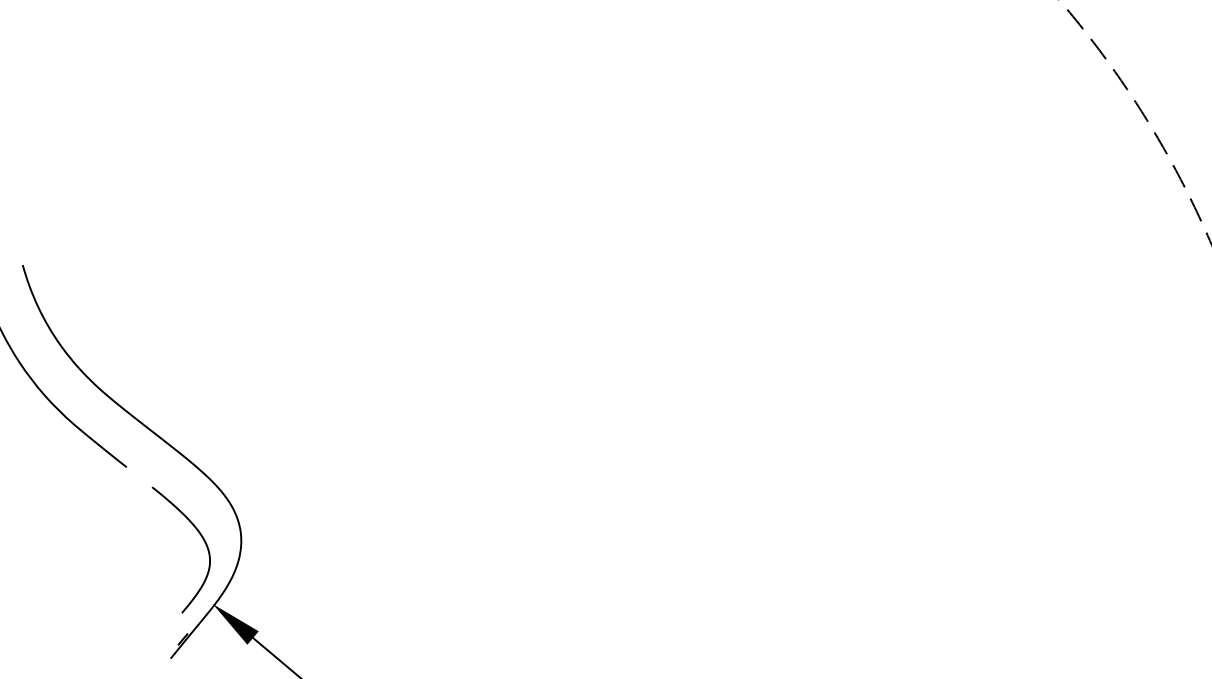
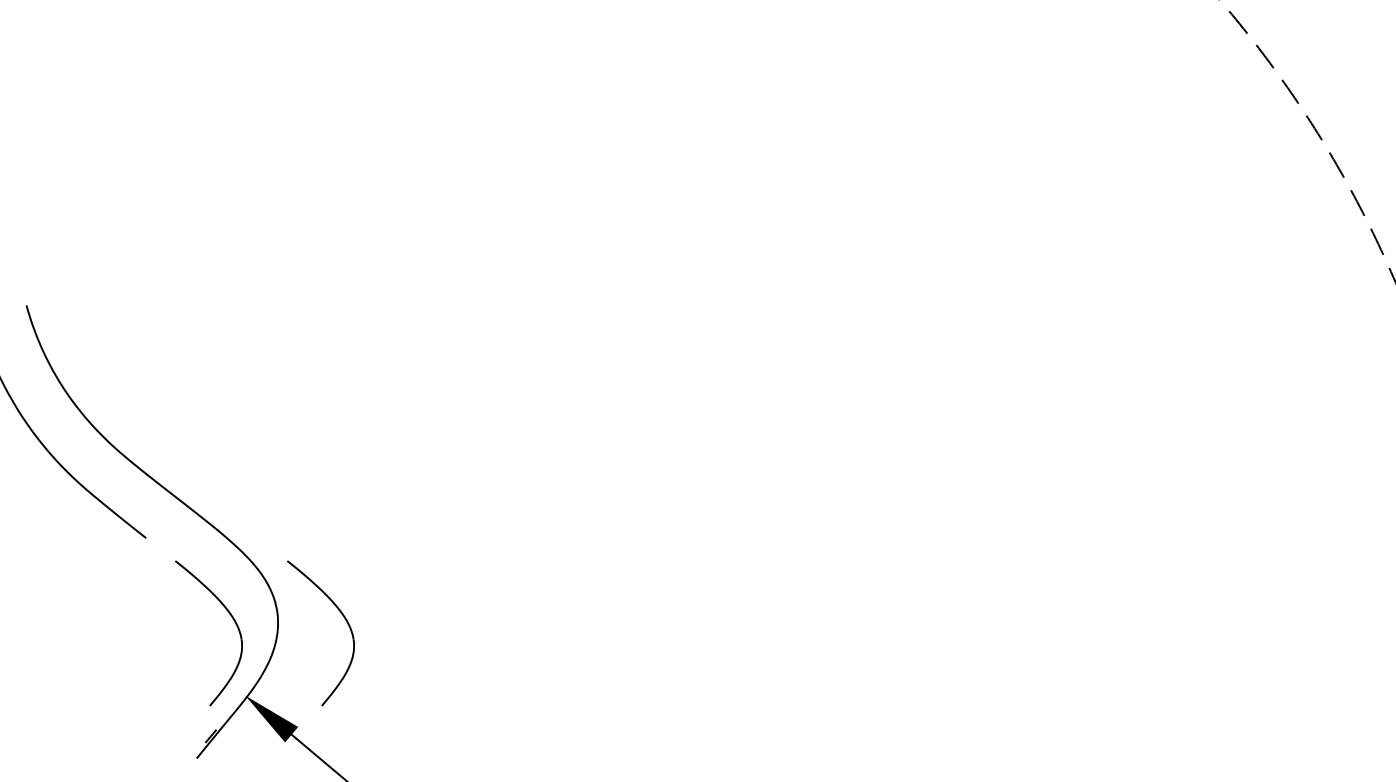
part: (298, 537) -> (344, 619), added

